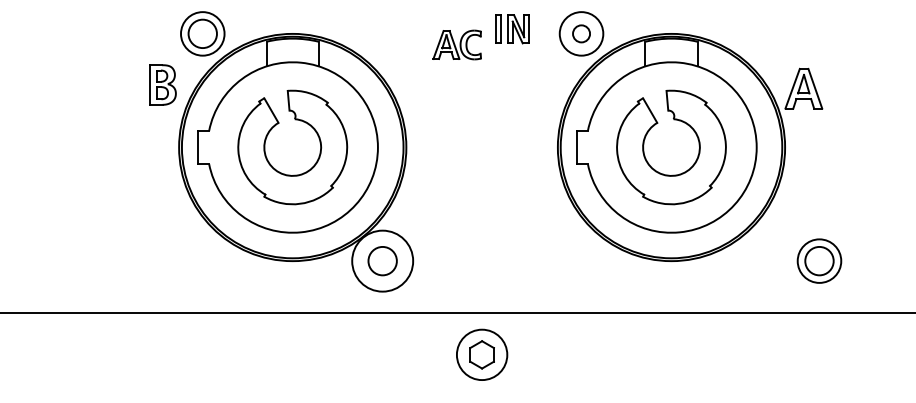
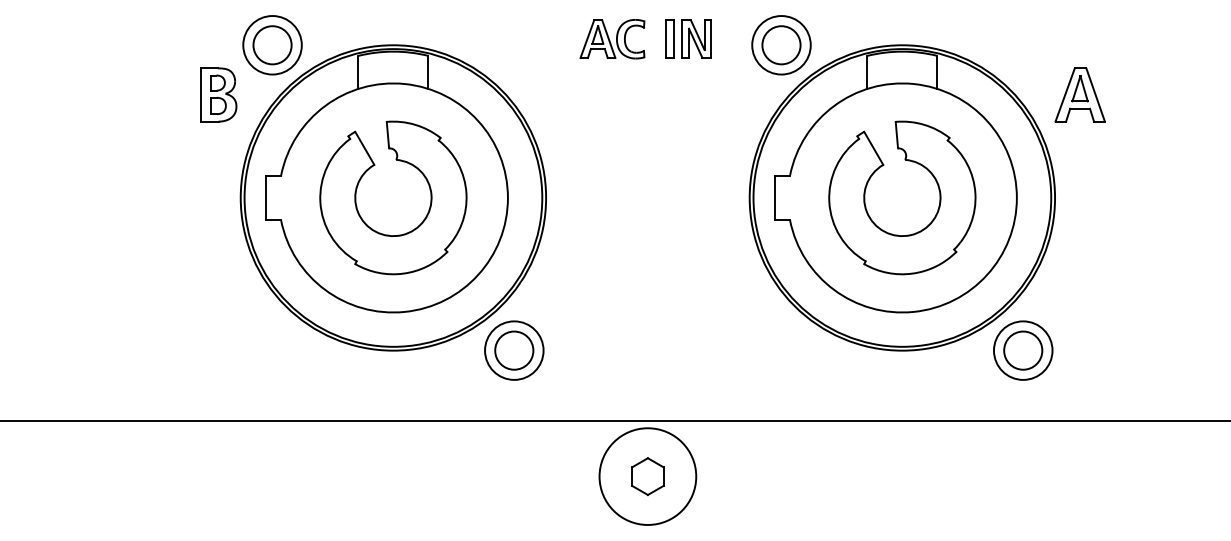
circle: (581, 34) -> (781, 45), size x1.67
part: (457, 45) -> (612, 39), moved
part: (162, 84) -> (218, 94), moved
part: (803, 88) -> (1079, 94), moved
circle: (382, 261) -> (514, 350), size x0.71
part: (819, 261) -> (1023, 350), moved
circle: (481, 354) -> (647, 476), size x1.43

